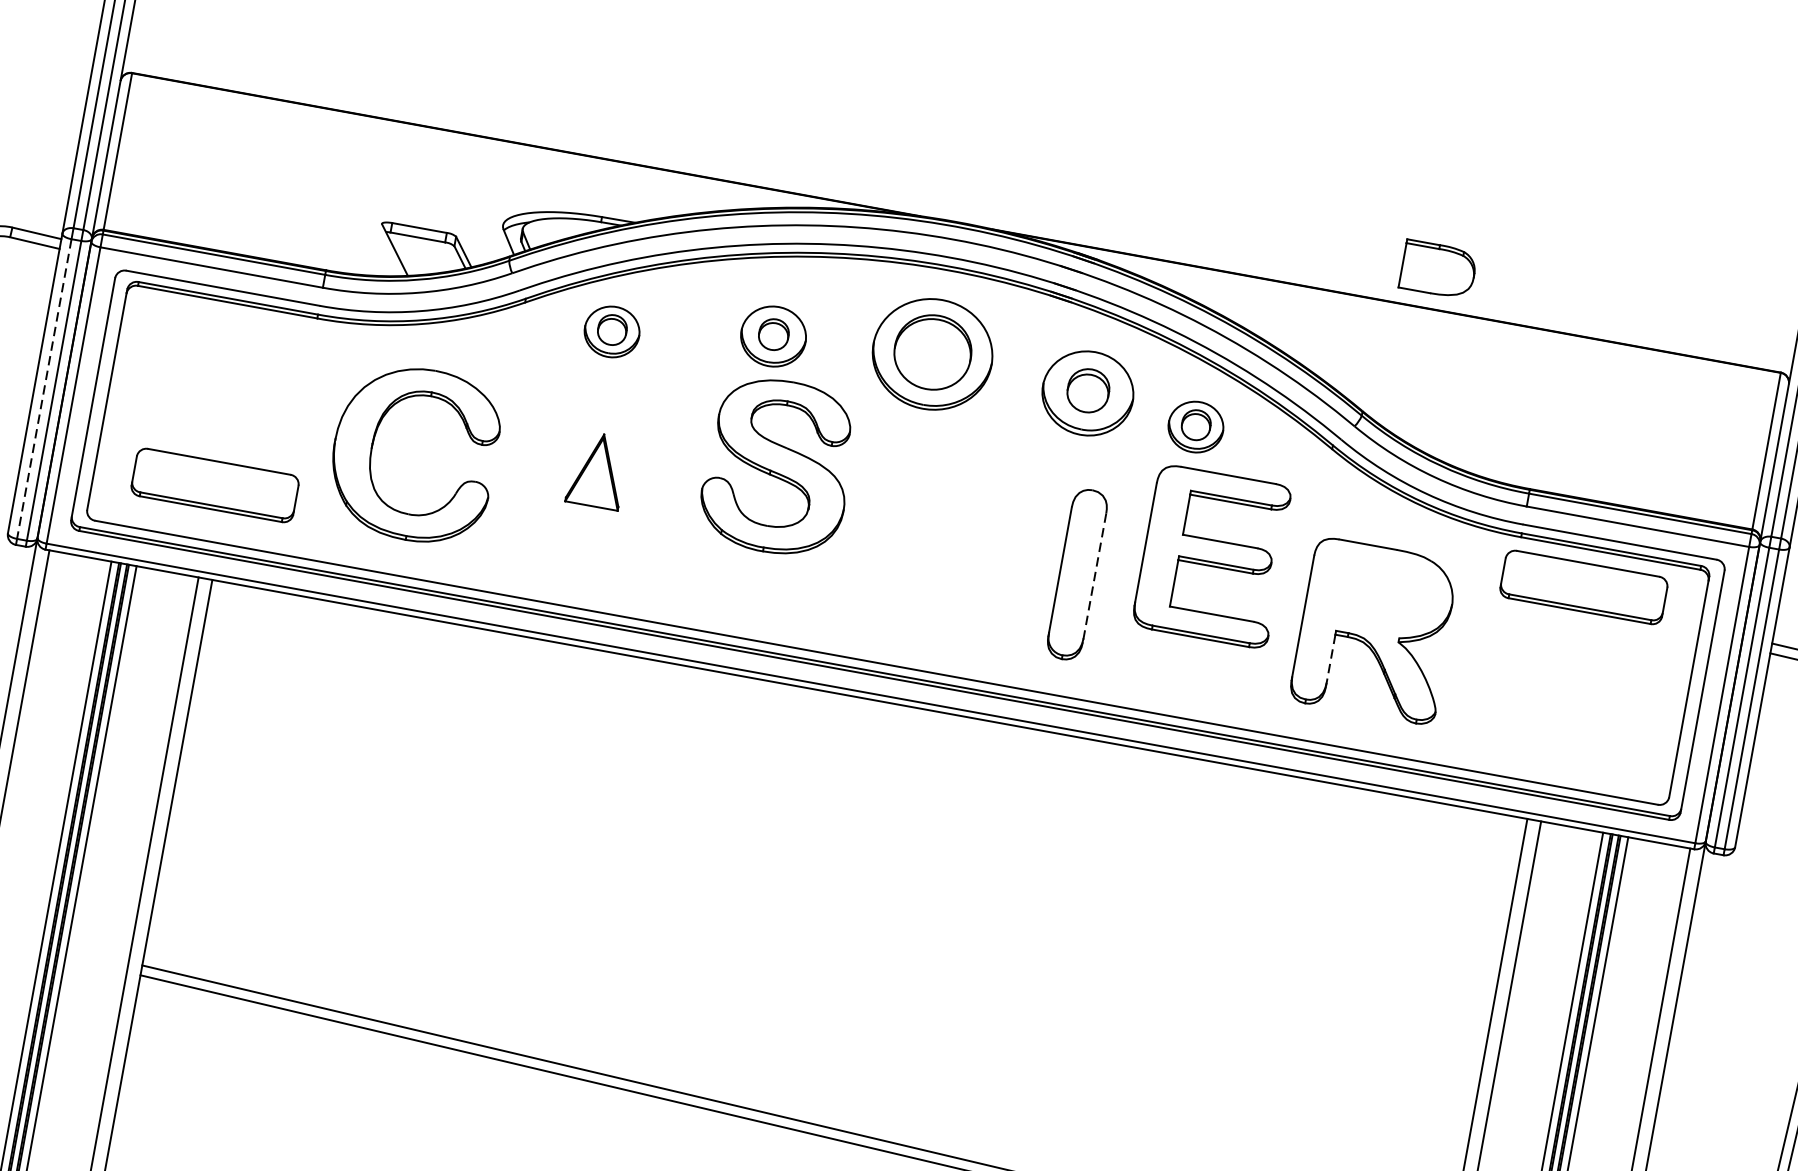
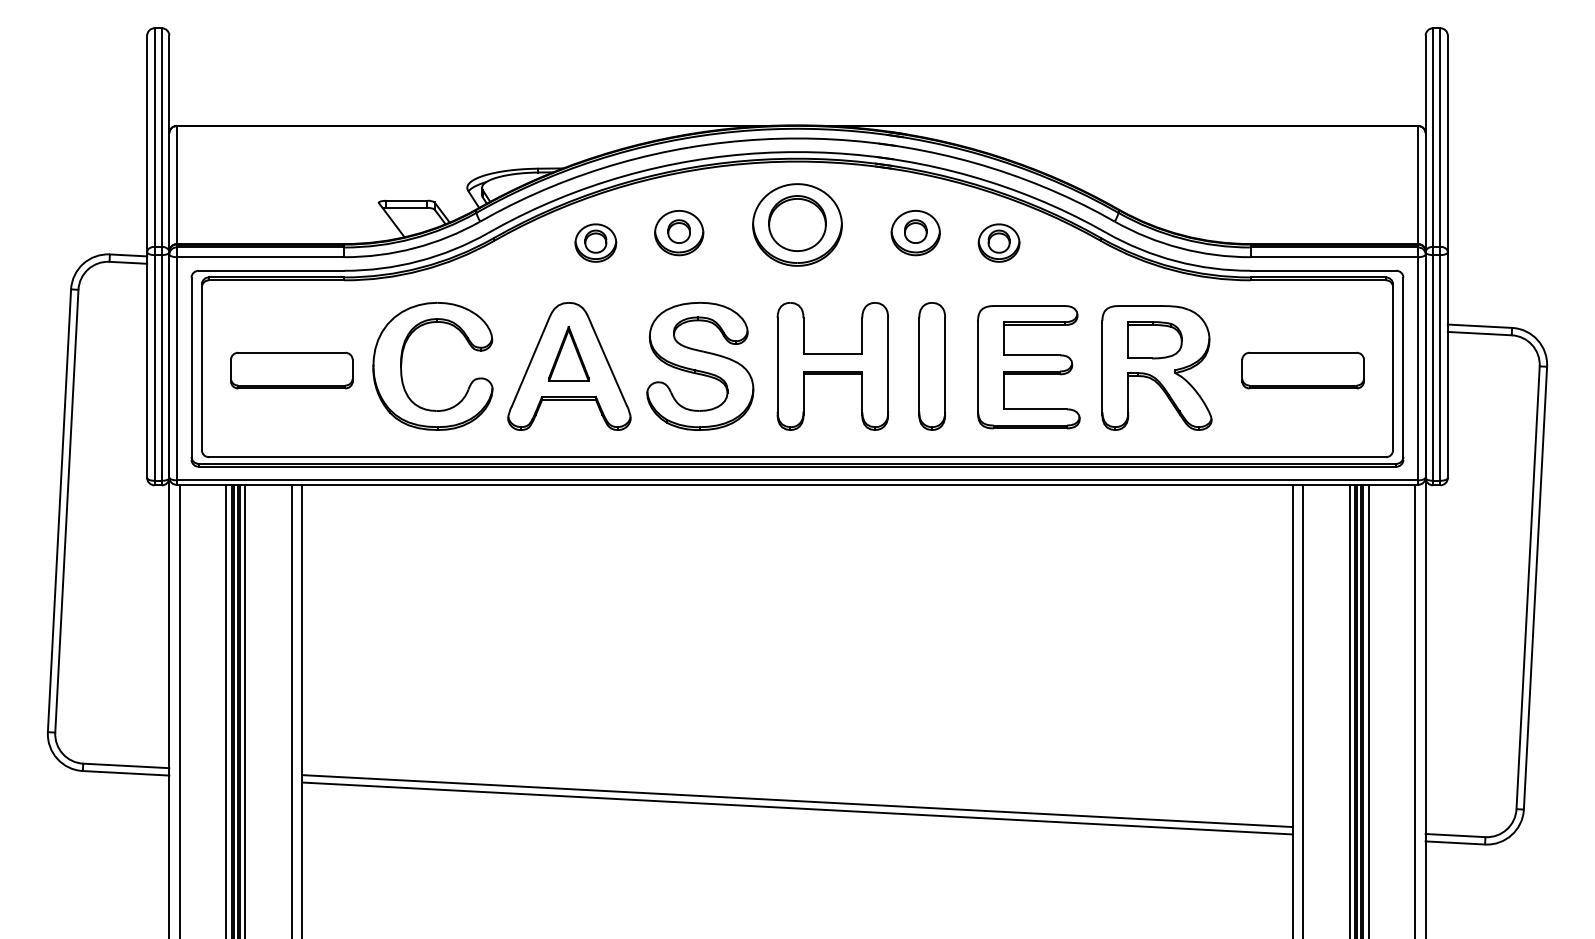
part: (1437, 269) -> (1154, 340), moved
part: (611, 331) -> (595, 242), moved
line: (44, 388) -> (154, 367), dashed -> solid
part: (1087, 394) -> (915, 233), size x0.71
part: (779, 467) -> (700, 366), moved
part: (214, 485) -> (291, 370), moved
part: (595, 487) -> (569, 366), added
part: (944, 550) -> (832, 366), added
part: (1212, 556) -> (1028, 367), moved
line: (1094, 578) -> (945, 366), dashed -> solid
part: (1583, 587) -> (1302, 370), moved
line: (1331, 660) -> (1128, 395), dashed -> solid

